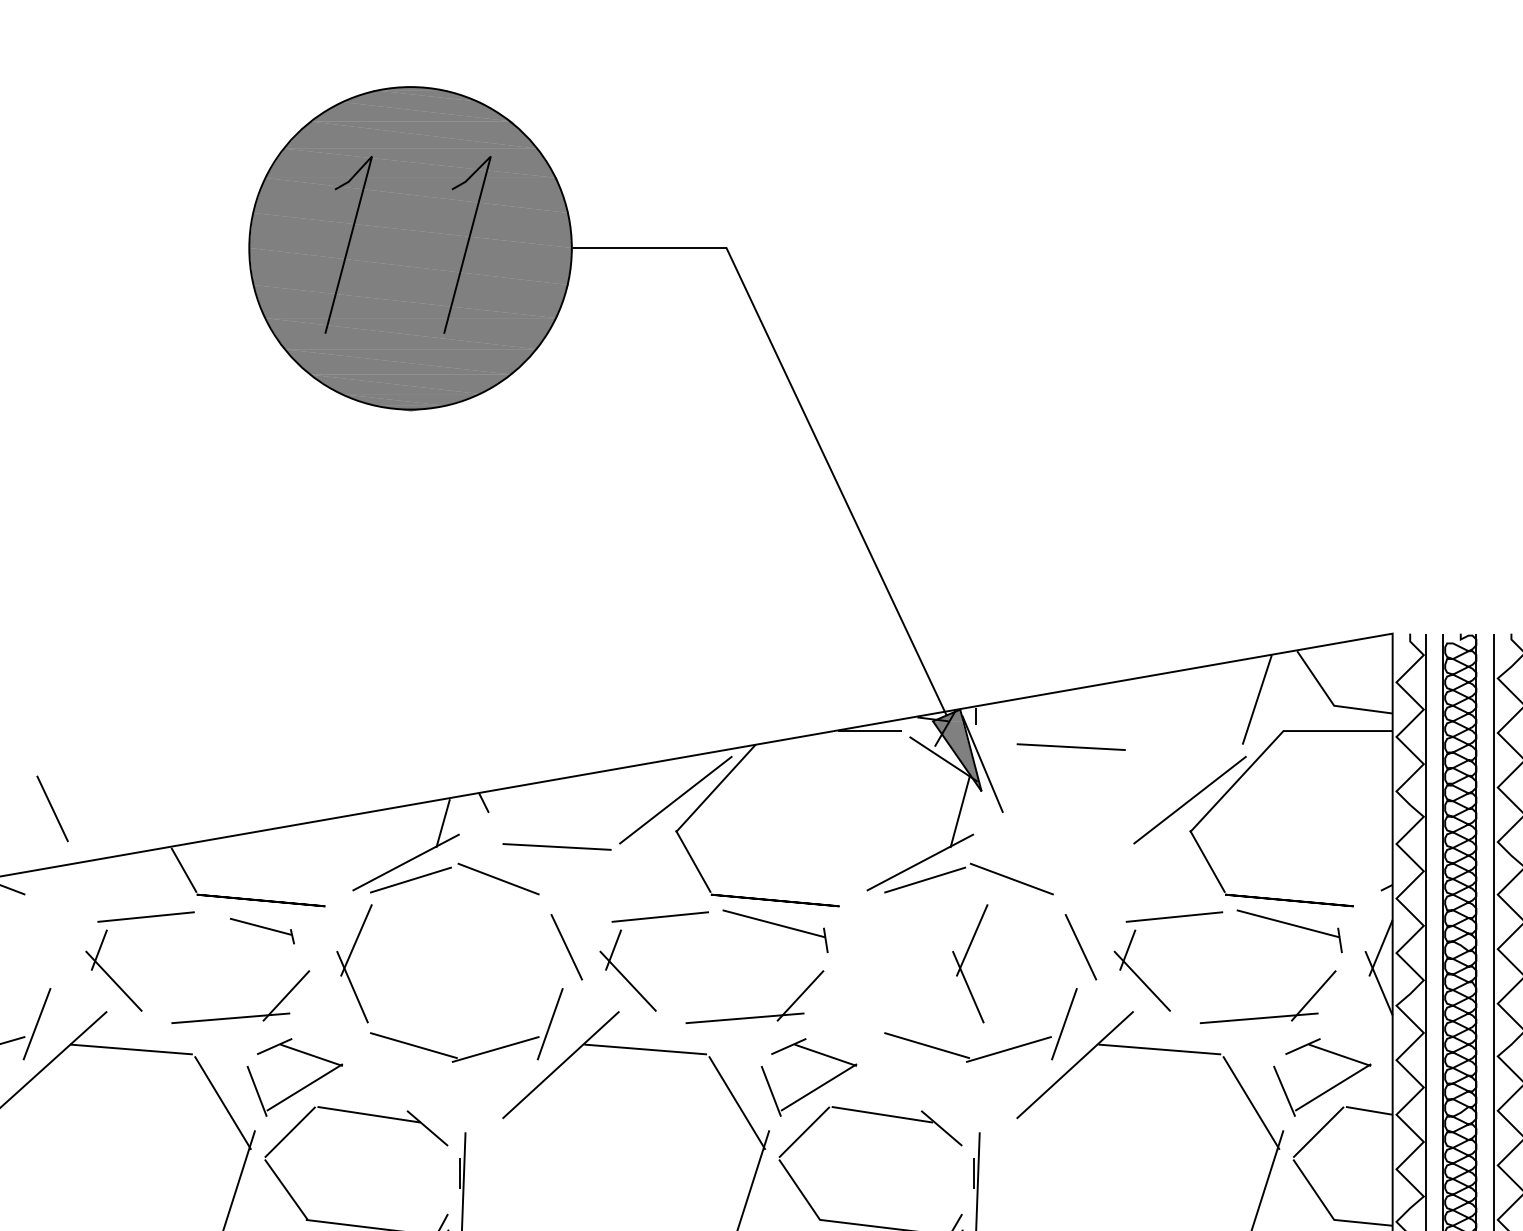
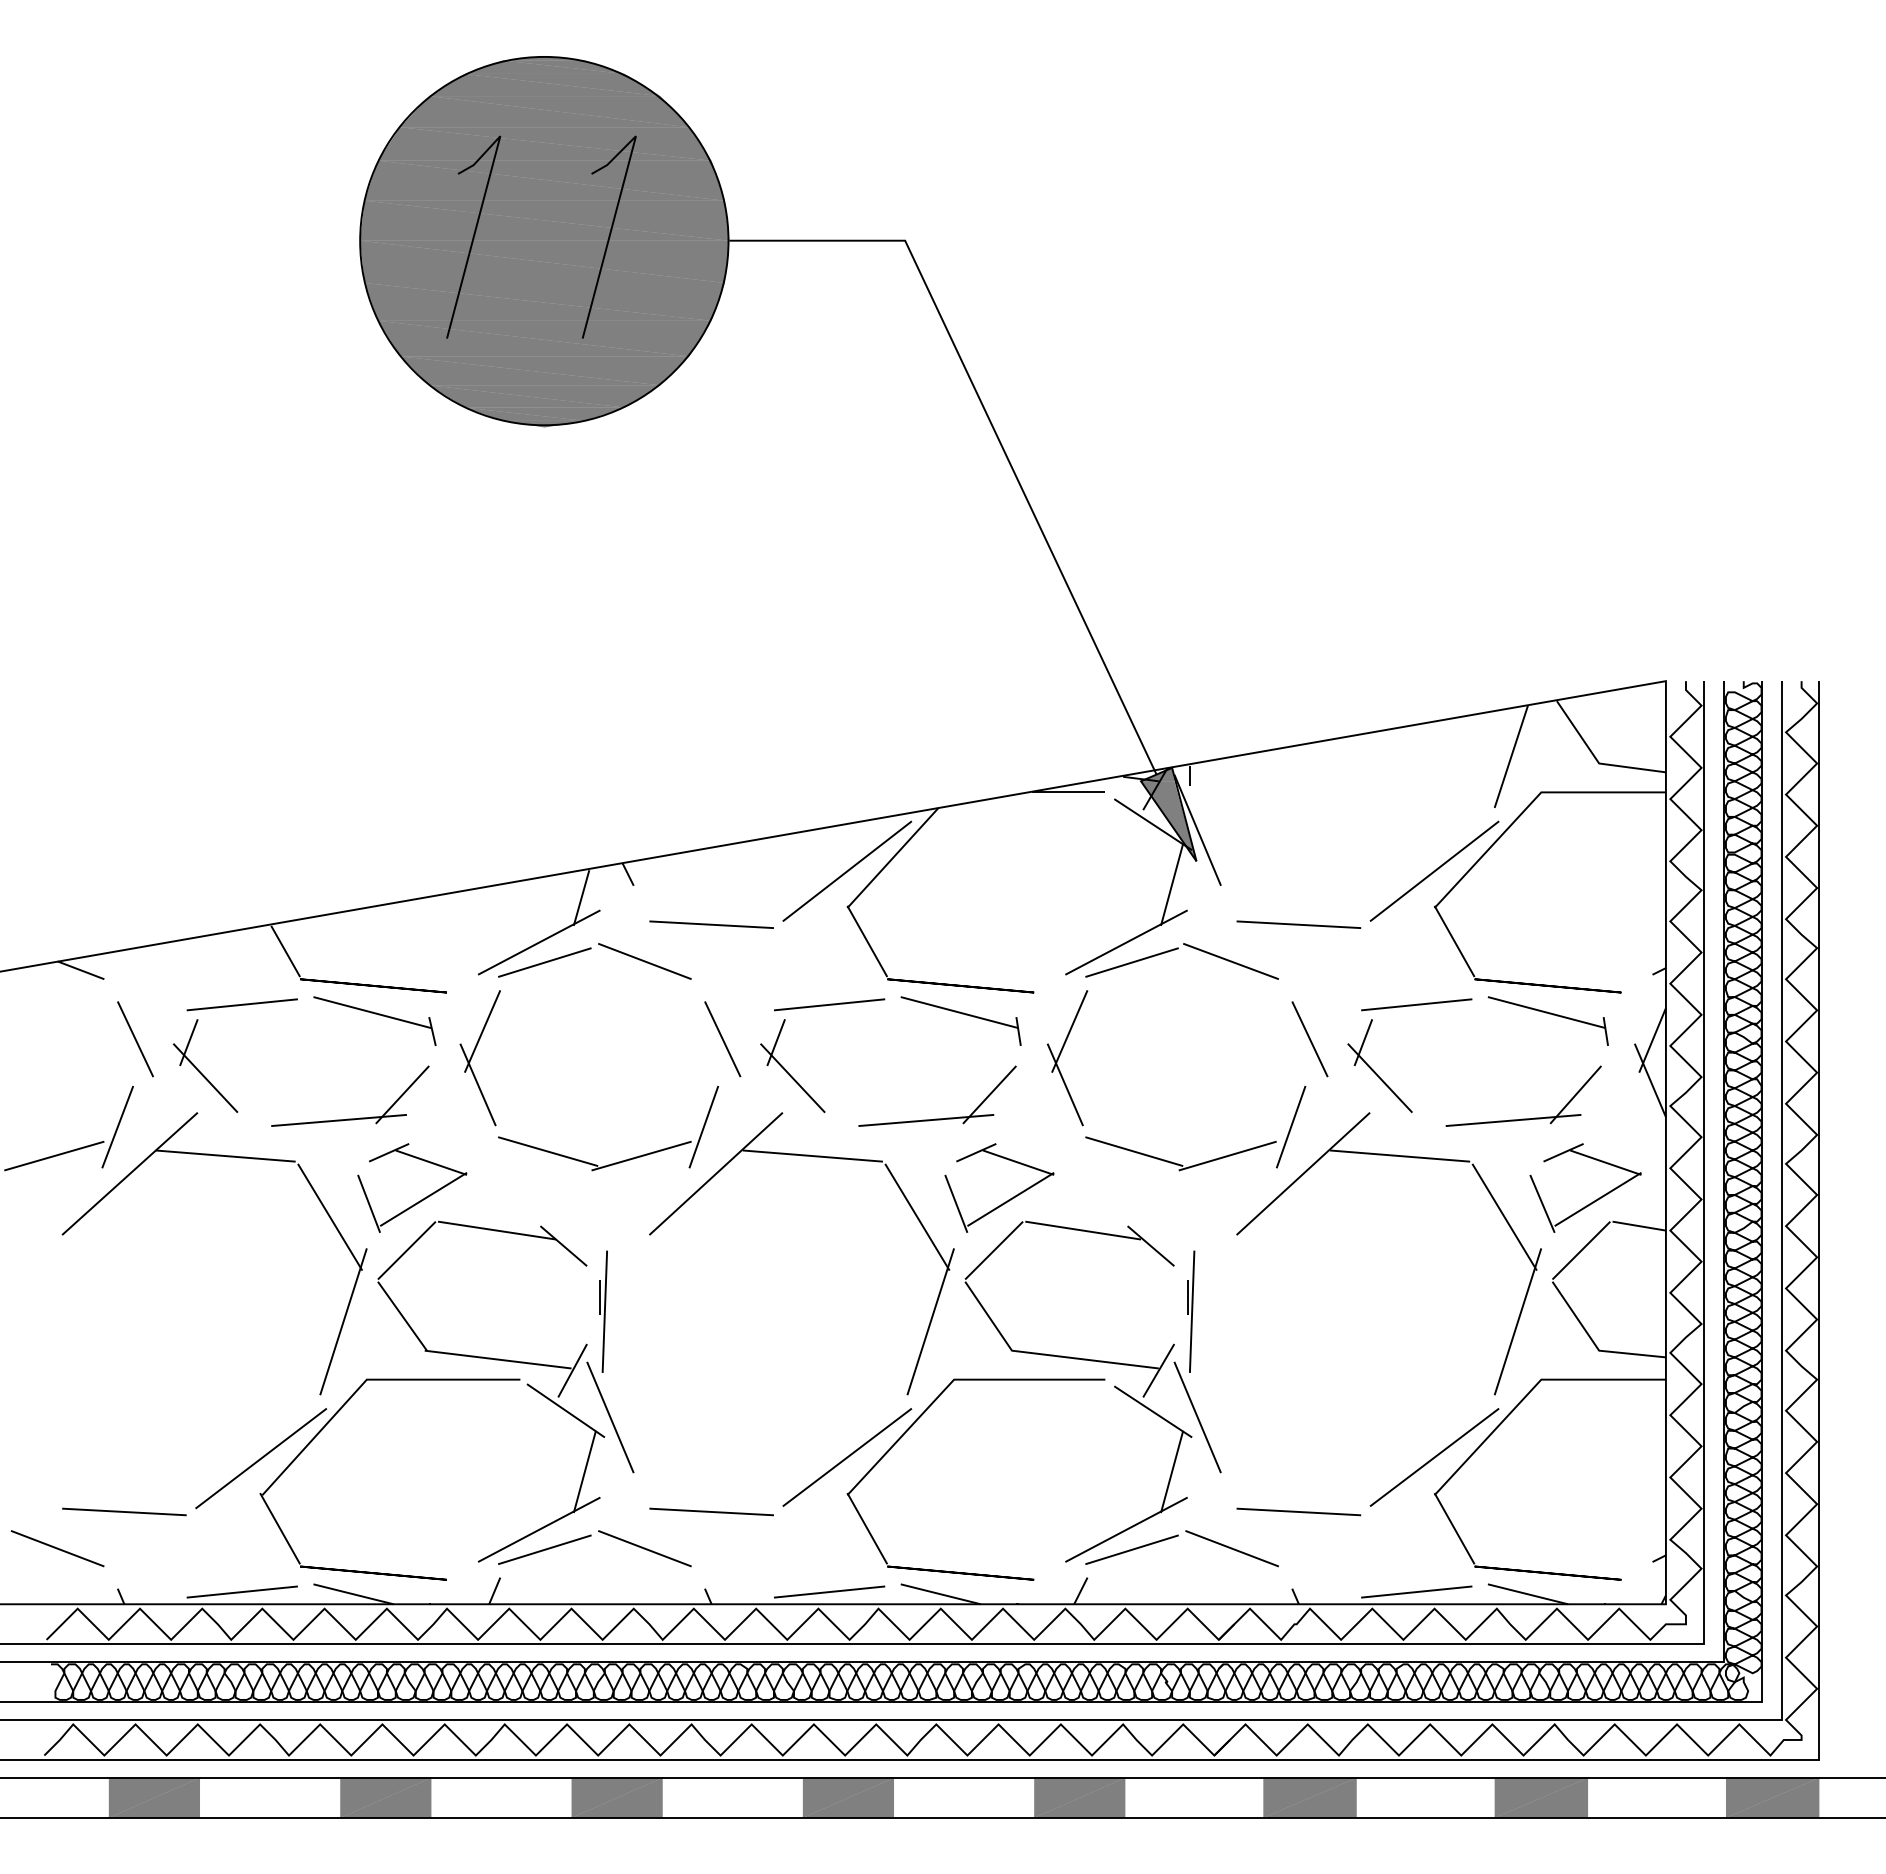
line: (1070, 746) -> (1298, 924), moved
line: (52, 809) -> (135, 1039), moved
part: (261, 930) -> (374, 1020), size x1.67
part: (964, 961) -> (1060, 1055), moved

